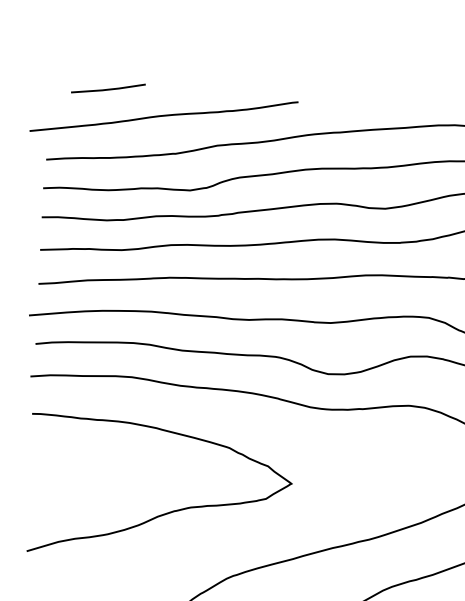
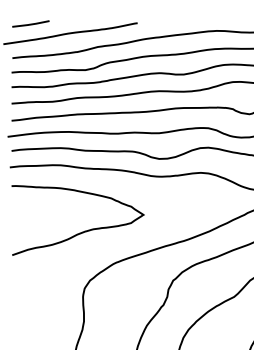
line: (107, 87) -> (30, 23), moved

